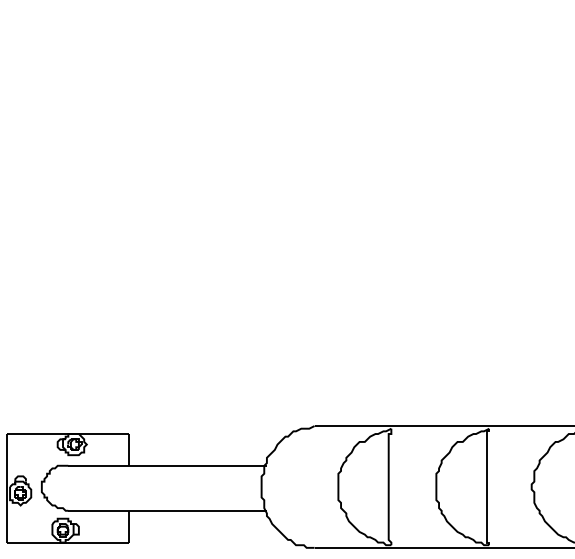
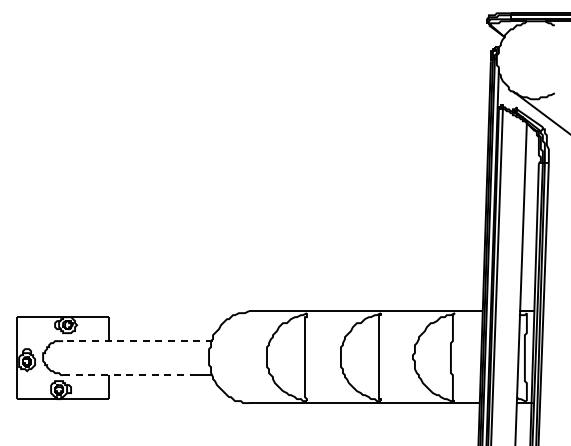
line: (168, 466) -> (138, 341), solid -> dashed
line: (153, 511) -> (127, 375), solid -> dashed

